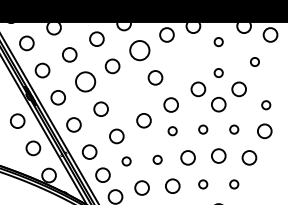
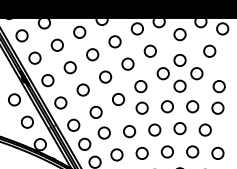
circle: (218, 41) -> (179, 34), size x1.67
circle: (139, 50) -> (114, 41), size x0.71
circle: (181, 61) -> (149, 50), added
circle: (254, 61) -> (209, 50), size x1.67
circle: (218, 72) -> (179, 59), size x1.67
circle: (84, 81) -> (69, 67), size x0.71
circle: (128, 92) -> (105, 76), added
circle: (265, 104) -> (218, 86), size x1.67
circle: (202, 129) -> (166, 106), size x1.67
circle: (233, 129) -> (192, 106), size x1.67
circle: (171, 130) -> (141, 107), size x1.67
circle: (157, 159) -> (129, 131), size x1.67
circle: (125, 160) -> (103, 132), size x1.67
circle: (202, 183) -> (166, 151), size x1.67
circle: (233, 183) -> (192, 151), size x1.67
circle: (264, 185) -> (217, 152), added

